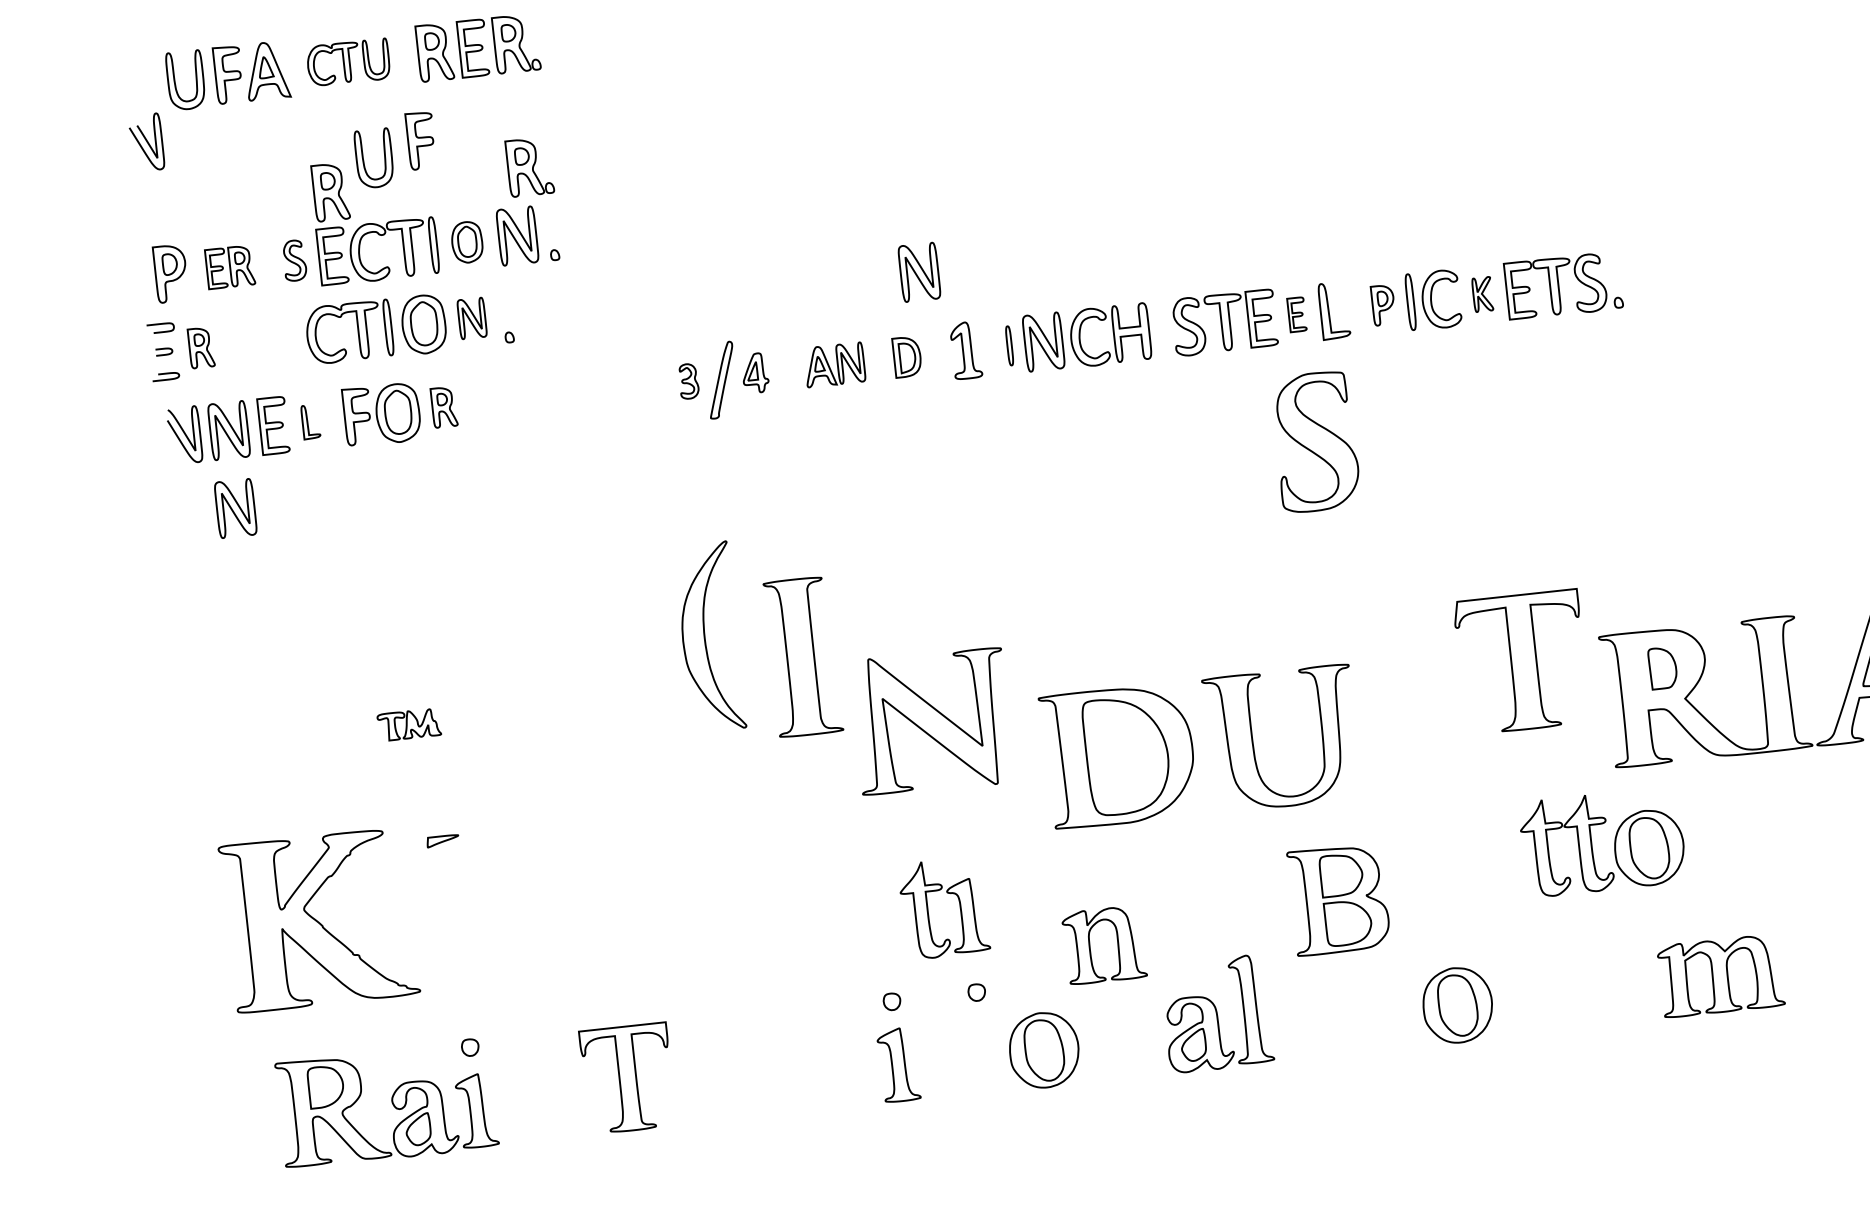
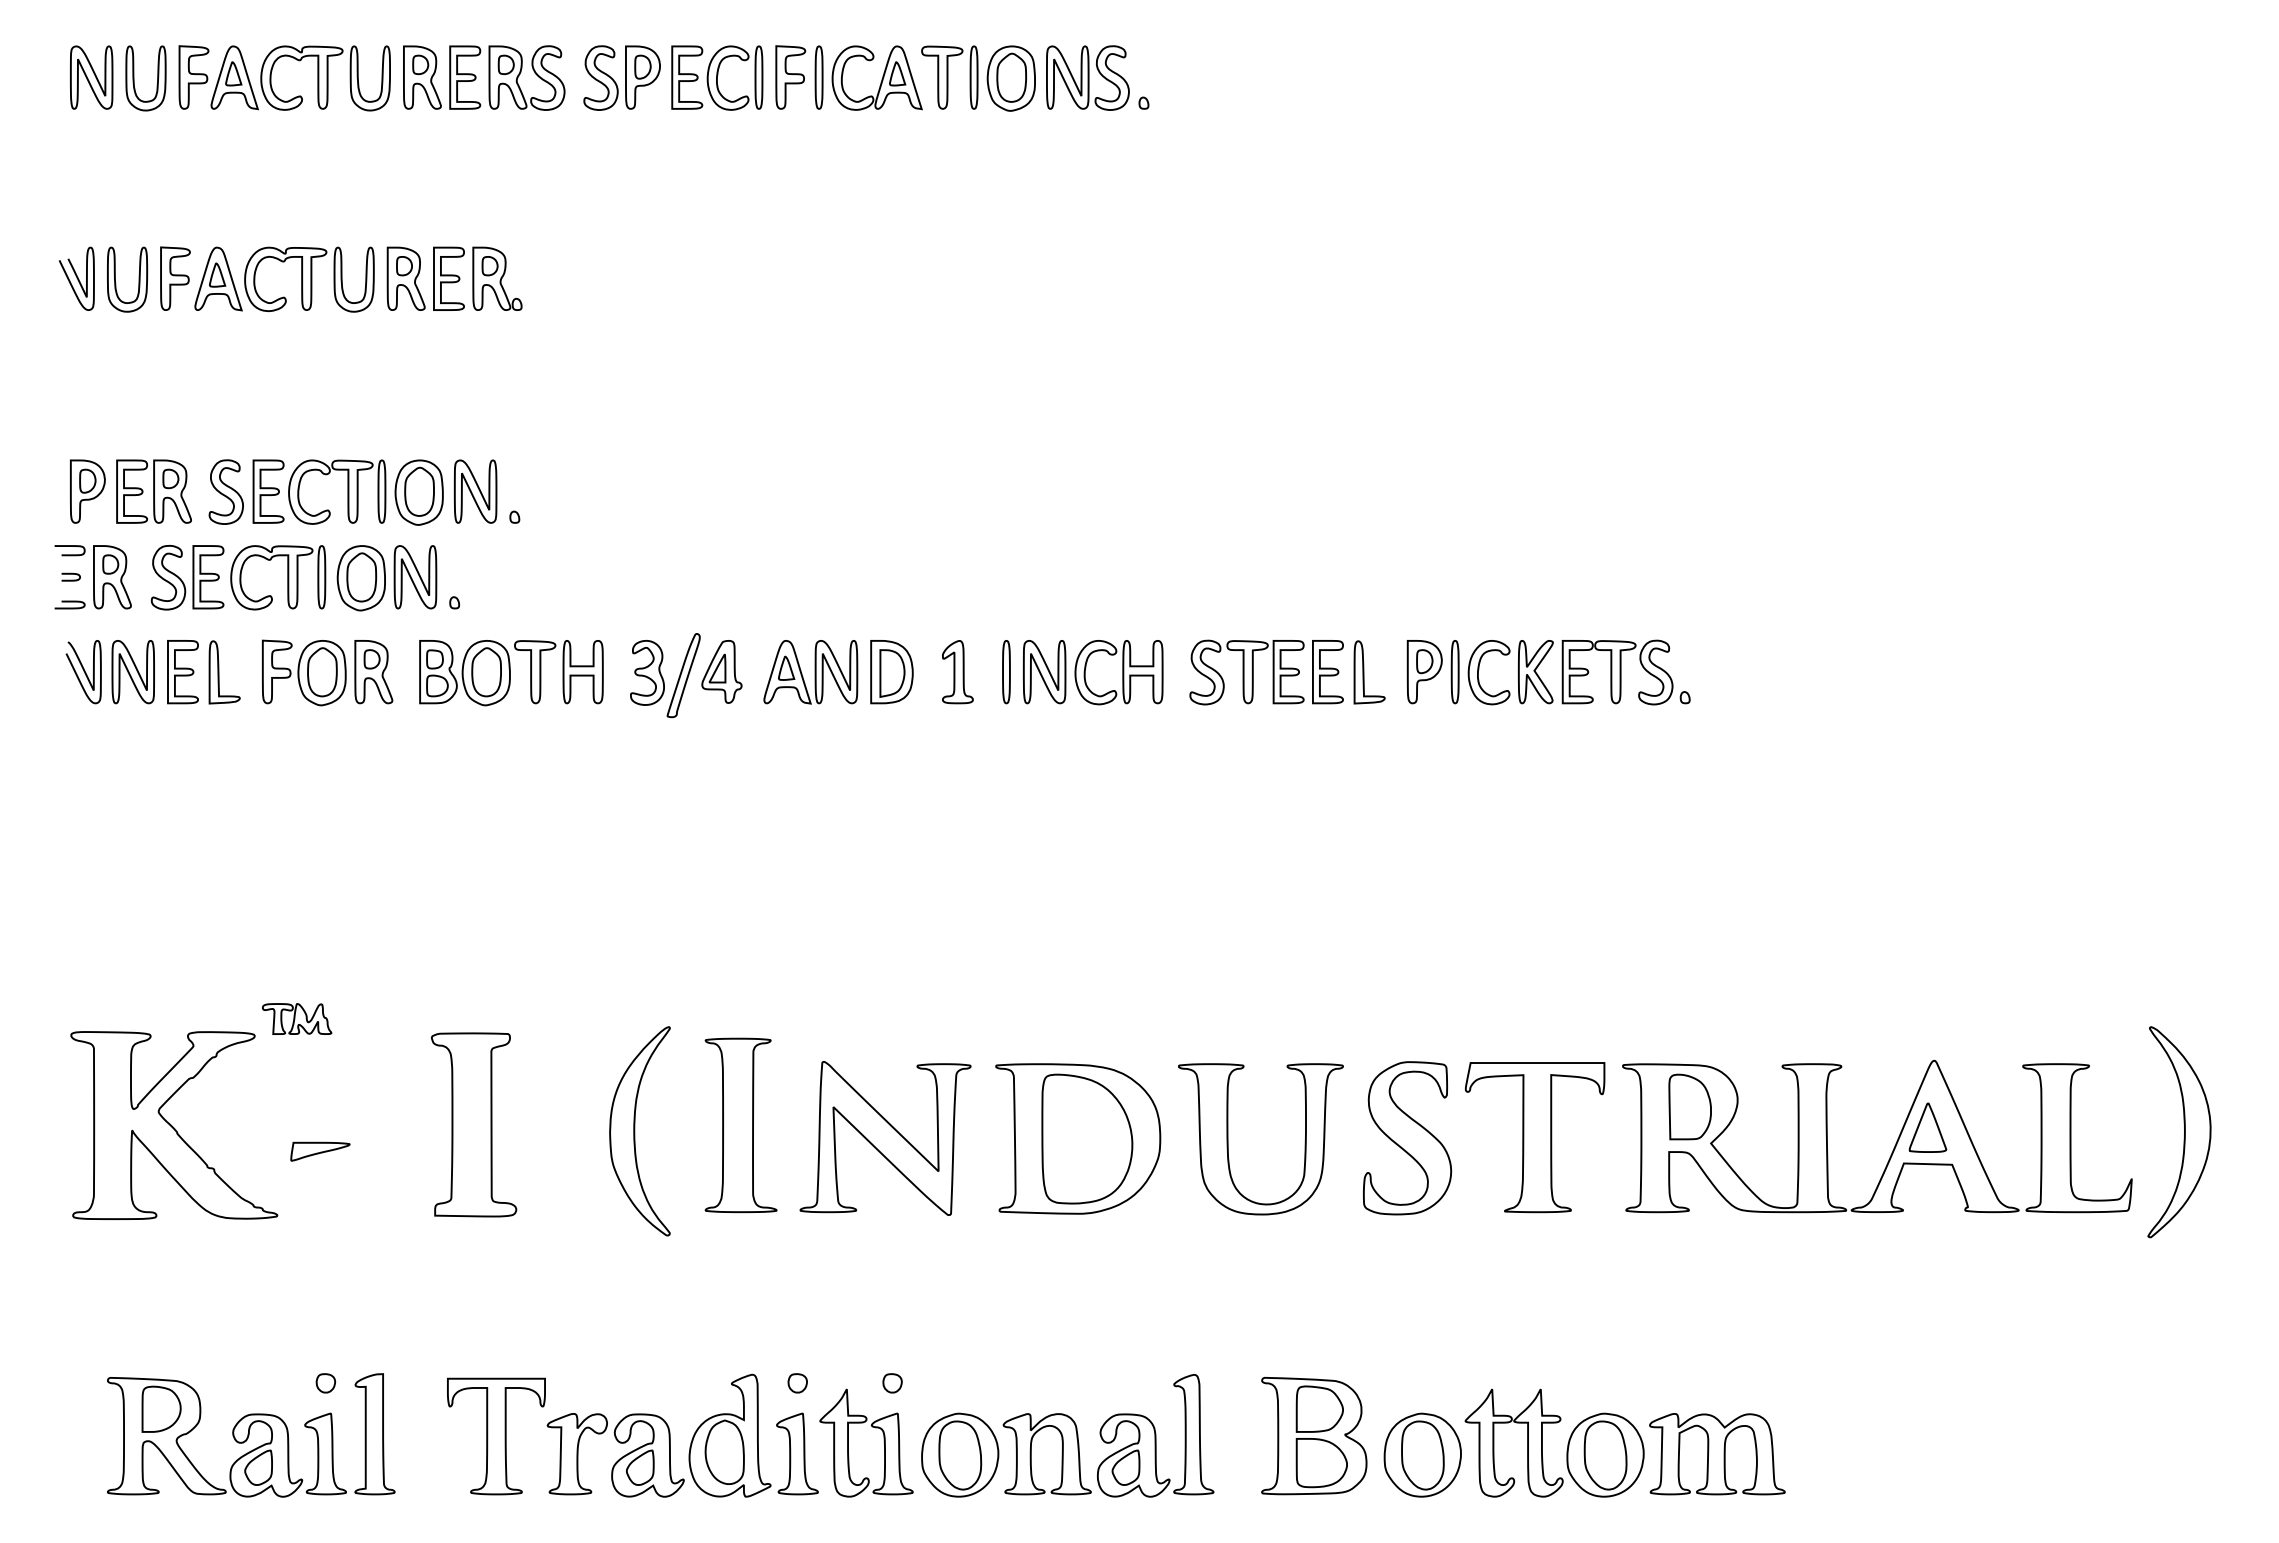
part: (348, 62) -> (309, 279), size x1.43
part: (421, 140) -> (380, 374), removed
curve: (146, 142) -> (76, 278), moved
part: (384, 157) -> (337, 388), removed
part: (529, 166) -> (497, 416), removed
part: (330, 192) -> (273, 420), removed
part: (466, 242) -> (418, 492), size x1.43
part: (294, 260) -> (225, 491), size x1.43
part: (229, 267) -> (153, 491), size x1.43
part: (919, 272) -> (915, 580), removed
part: (1482, 294) -> (1535, 672), size x1.67
part: (1383, 305) -> (1424, 672), size x1.43
part: (1296, 314) -> (1327, 672), size x1.67
part: (472, 318) -> (415, 577), size x1.43
part: (268, 340) -> (187, 577), added
part: (1009, 346) -> (1006, 672), size x1.43
part: (201, 348) -> (112, 577), size x1.43
part: (906, 357) -> (891, 672), size x1.43
part: (834, 365) -> (810, 672), size x1.43
part: (754, 372) -> (721, 671), size x1.43
part: (688, 381) -> (647, 672), size x1.67
part: (567, 395) -> (511, 673), added
part: (443, 407) -> (373, 672), size x1.43
part: (310, 422) -> (224, 672), size x1.67
part: (1315, 442) -> (1407, 1138), moved
part: (235, 508) -> (130, 759), removed
part: (709, 637) -> (639, 1131), moved
part: (802, 657) -> (740, 1125), moved
part: (1521, 662) -> (1534, 1137), moved
part: (1662, 667) -> (1689, 1106), size x1.43
part: (932, 721) -> (885, 1138), moved
part: (578, 801) -> (474, 1124), added
part: (443, 840) -> (320, 1151), size x1.67
part: (1591, 842) -> (1542, 1442), moved
part: (947, 893) -> (872, 1427), moved
part: (1339, 899) -> (1314, 1435), moved
part: (319, 920) -> (174, 1125), moved
part: (1090, 946) -> (1031, 1454), moved
part: (772, 1061) -> (658, 1435), added
part: (518, 1088) -> (374, 1434), added

